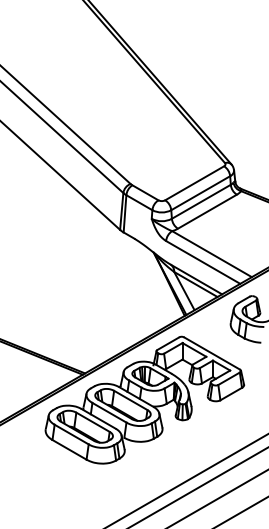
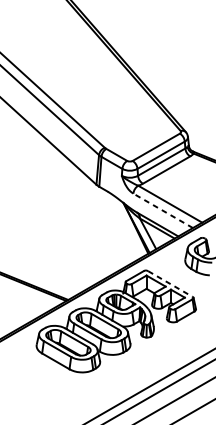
line: (203, 262) -> (163, 210), solid -> dashed
line: (212, 353) -> (170, 283), solid -> dashed

